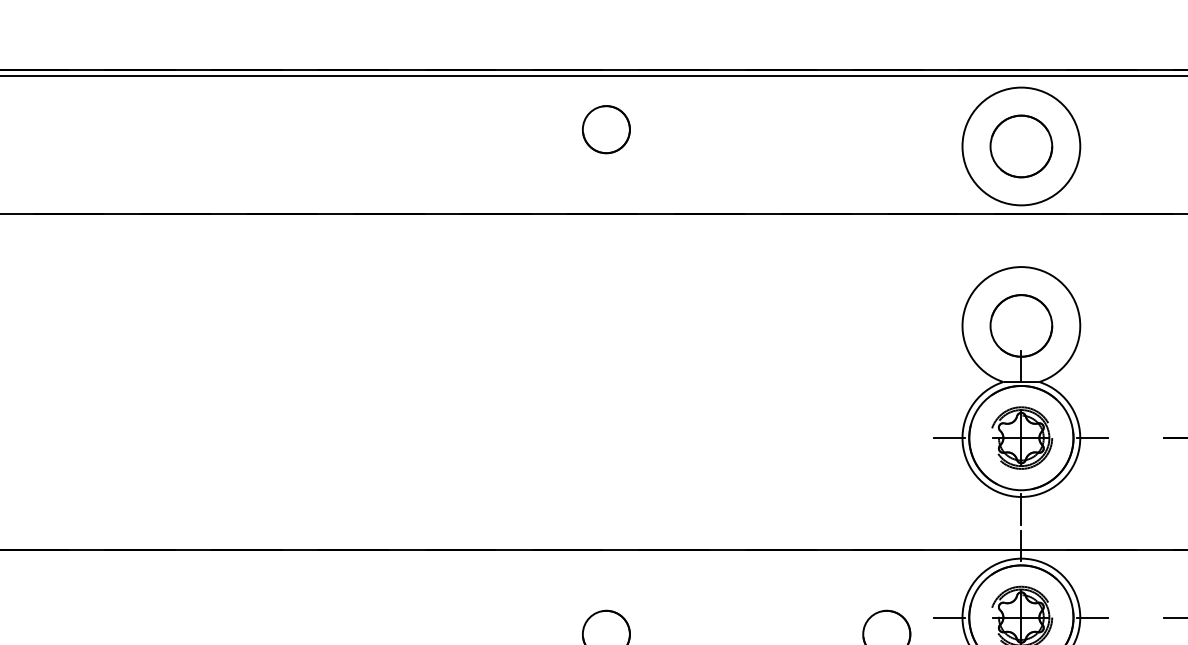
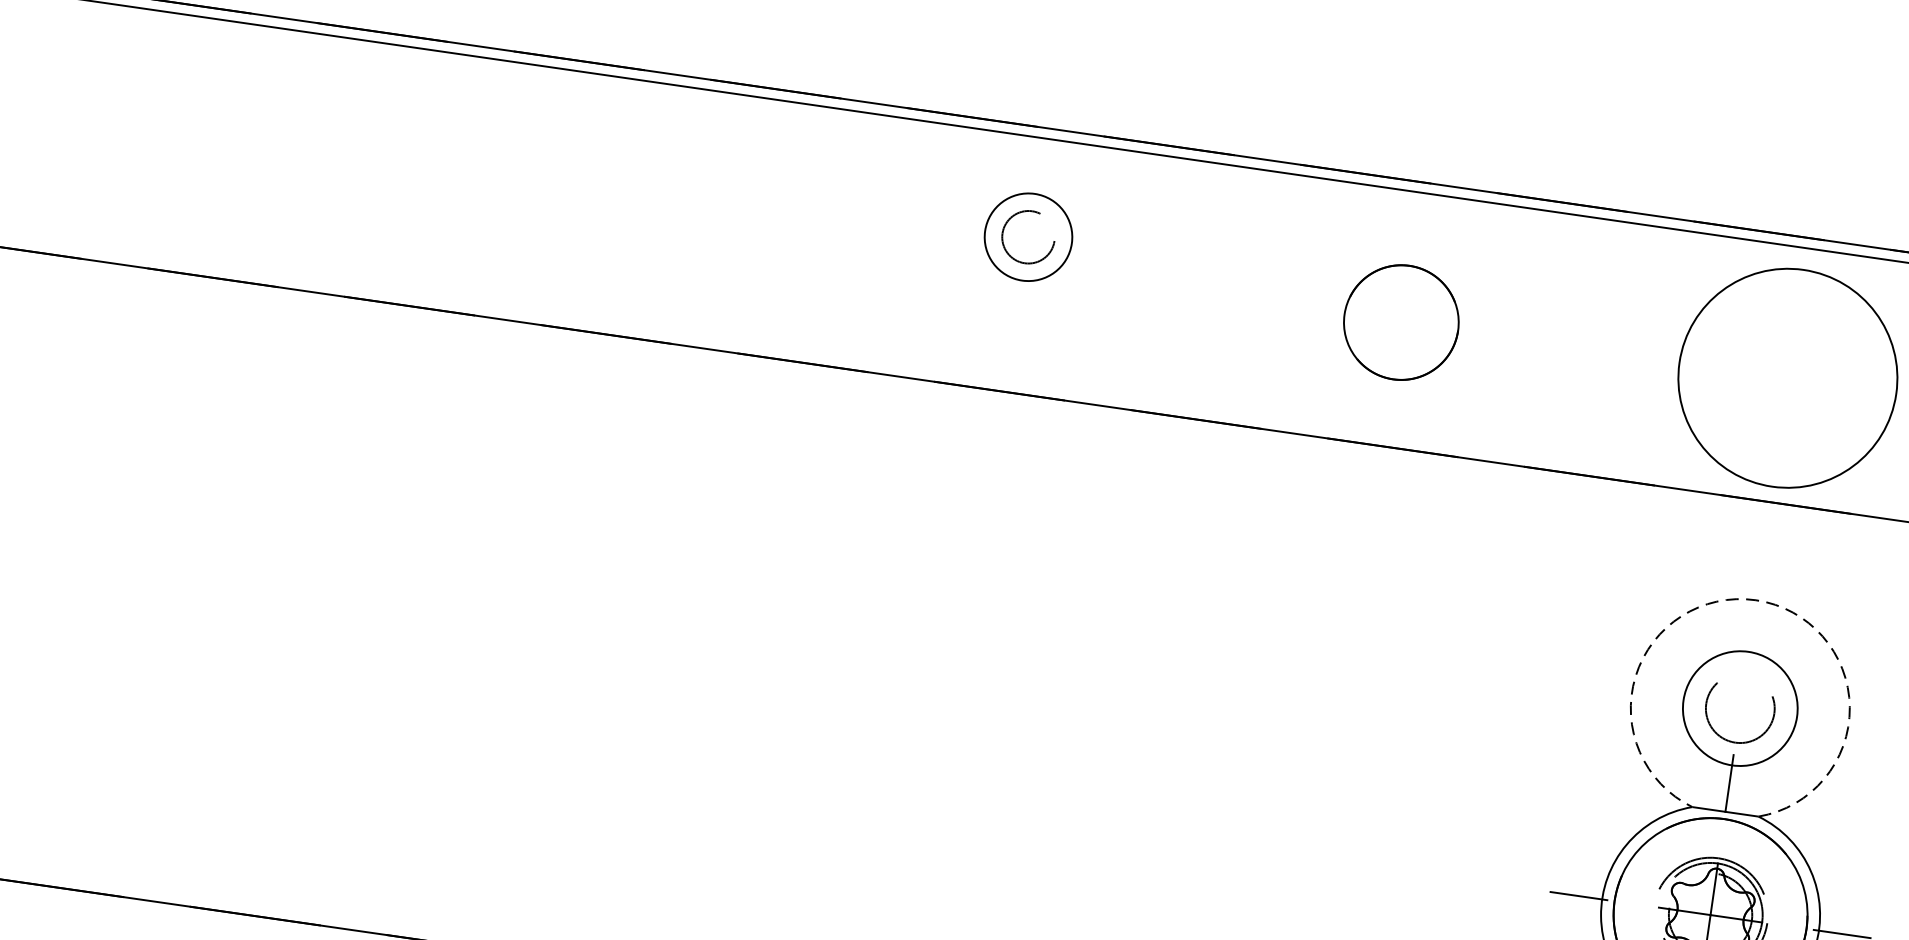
circle: (605, 129) -> (1026, 236), size x0.6
part: (1021, 146) -> (1401, 322), moved
arc: (1021, 267) -> (1756, 601), solid -> dashed
circle: (1021, 325) -> (1740, 707), size x0.6

